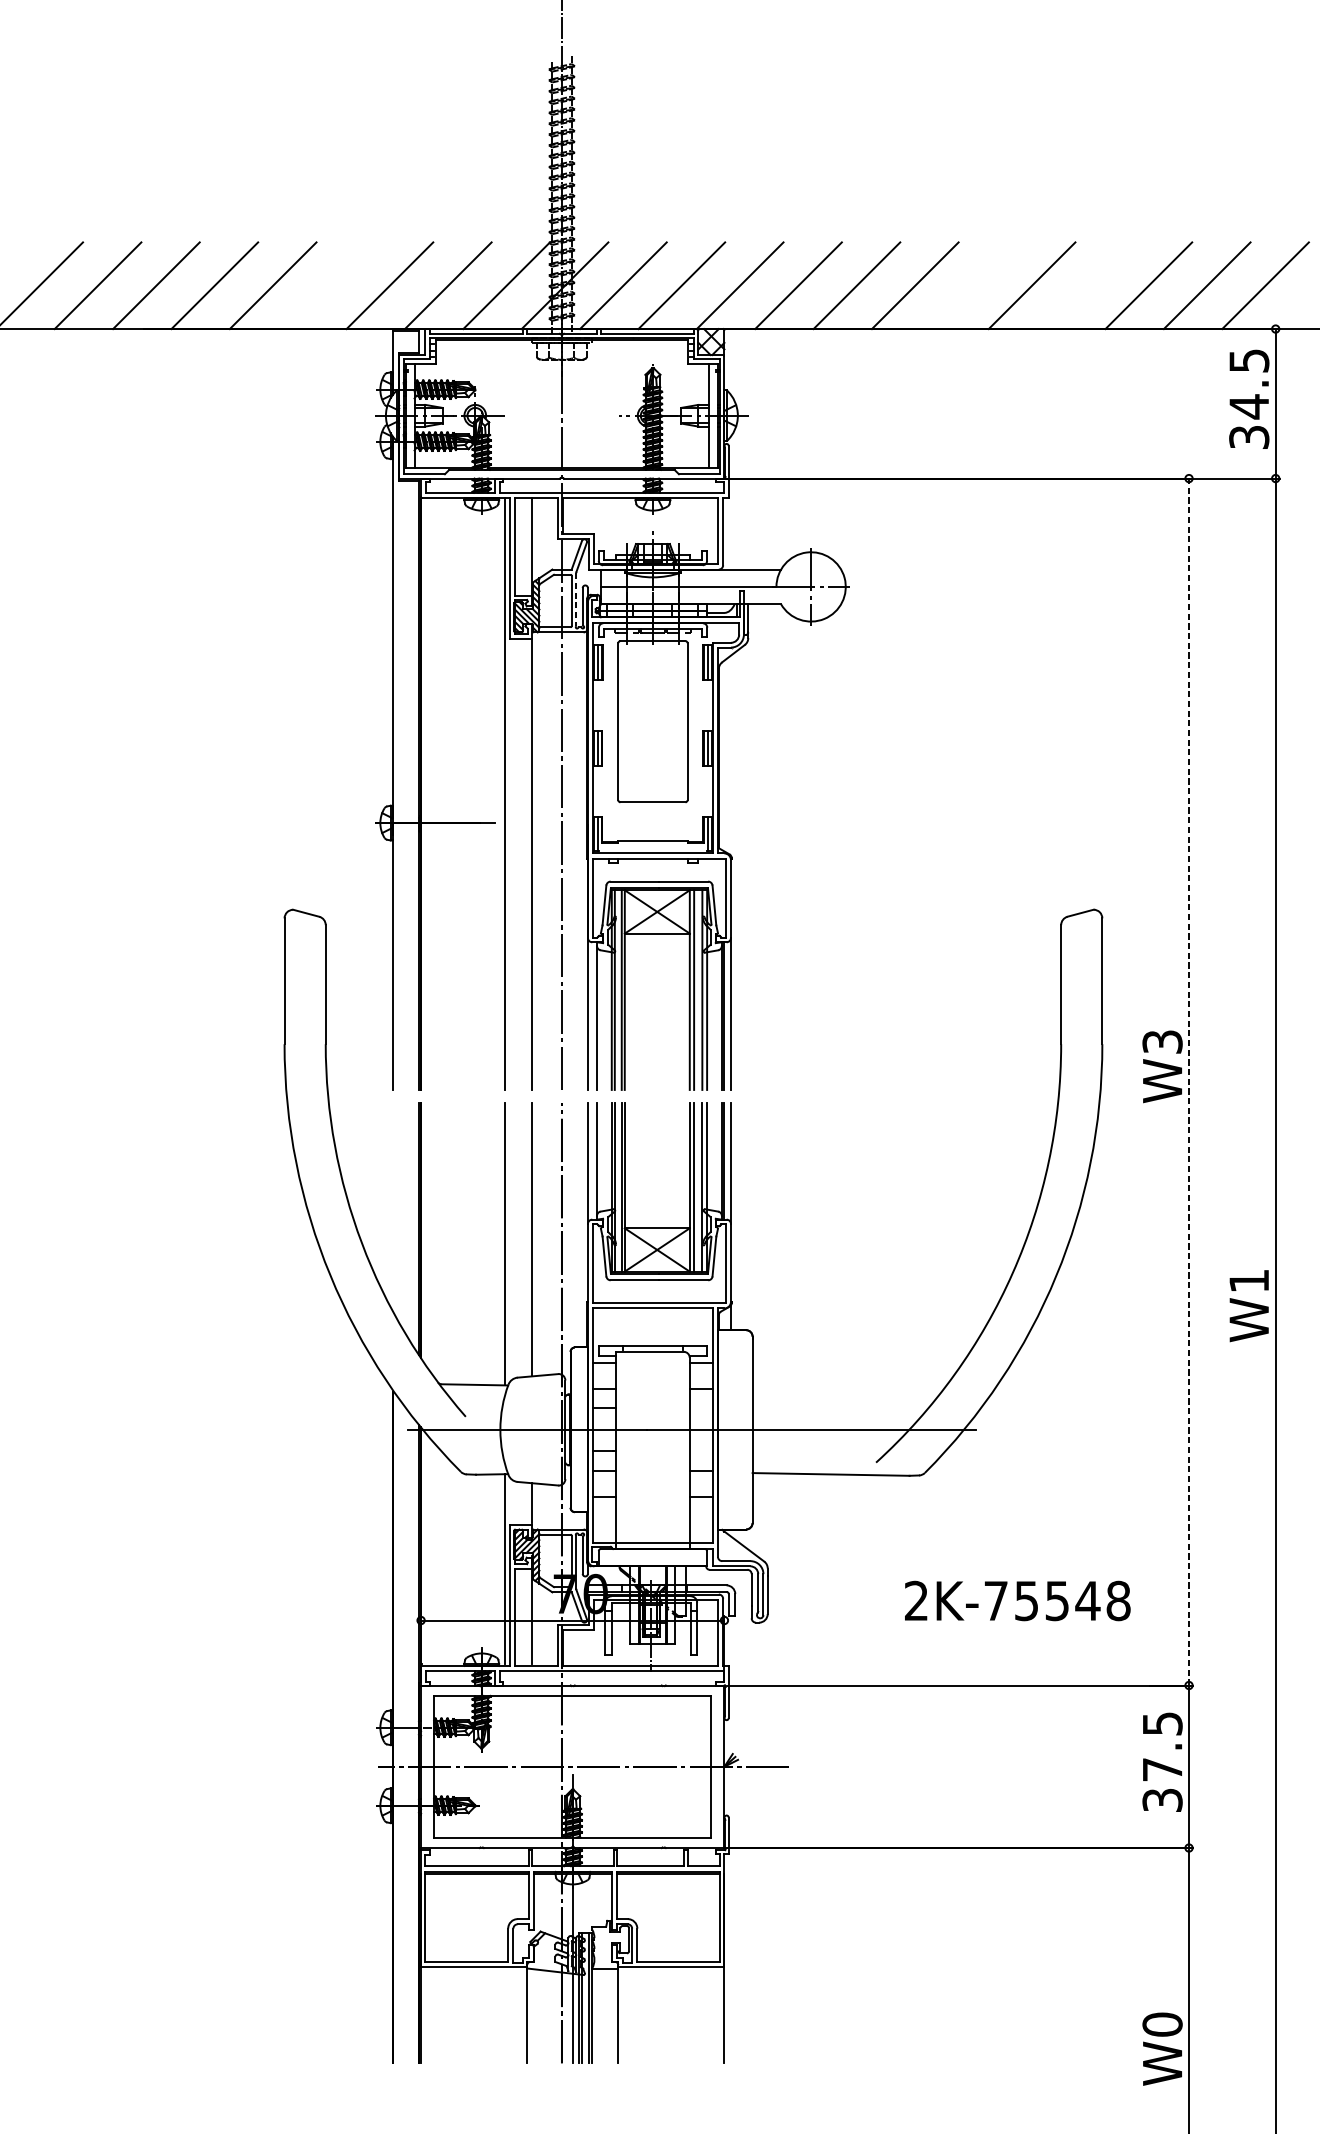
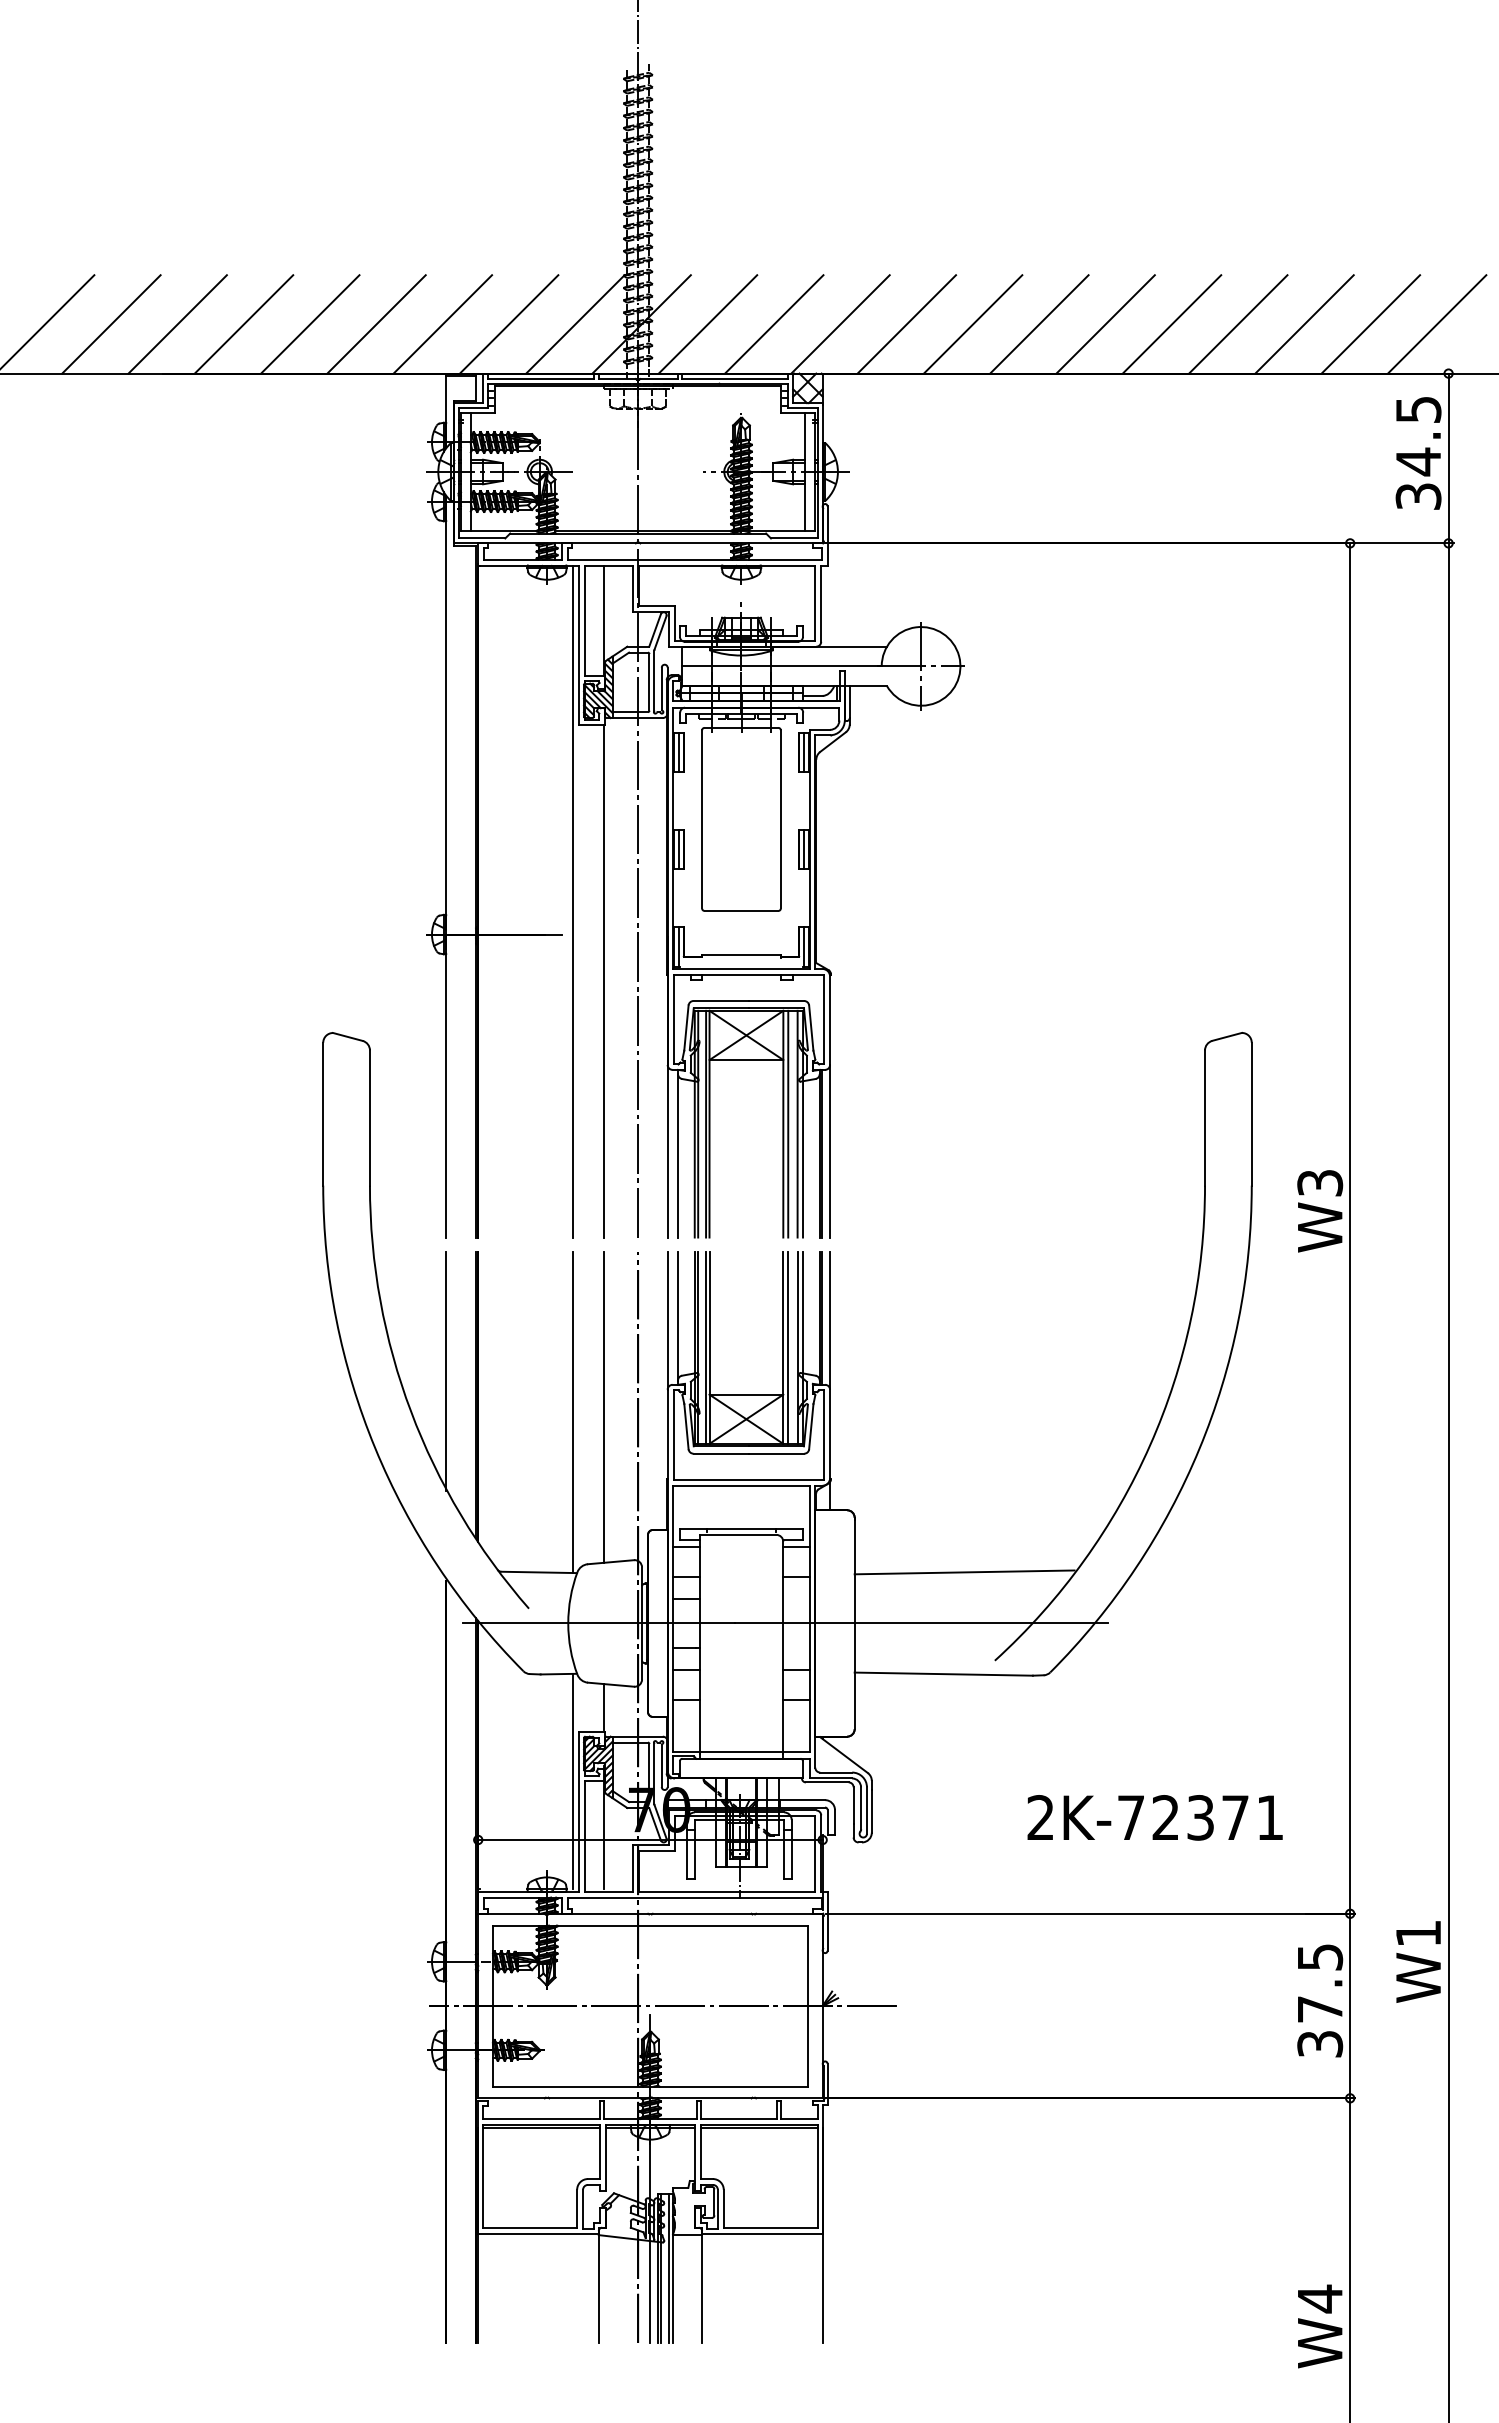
line: (331, 285) -> (376, 324), added
line: (973, 285) -> (1105, 324), added
line: (1090, 285) -> (1238, 324), added
line: (576, 599) -> (654, 680), dashed -> solid
line: (1189, 1081) -> (1350, 1228), dashed -> solid
line: (393, 1207) -> (446, 1371), added
text: (1249, 1305) -> (1418, 1961), moved
line: (849, 1384) -> (964, 1572), added
text: (1072, 1600) -> (1217, 1817), 2K-75548 -> 2K-72371
text: (1162, 2024) -> (1320, 2298), W0 -> W4

